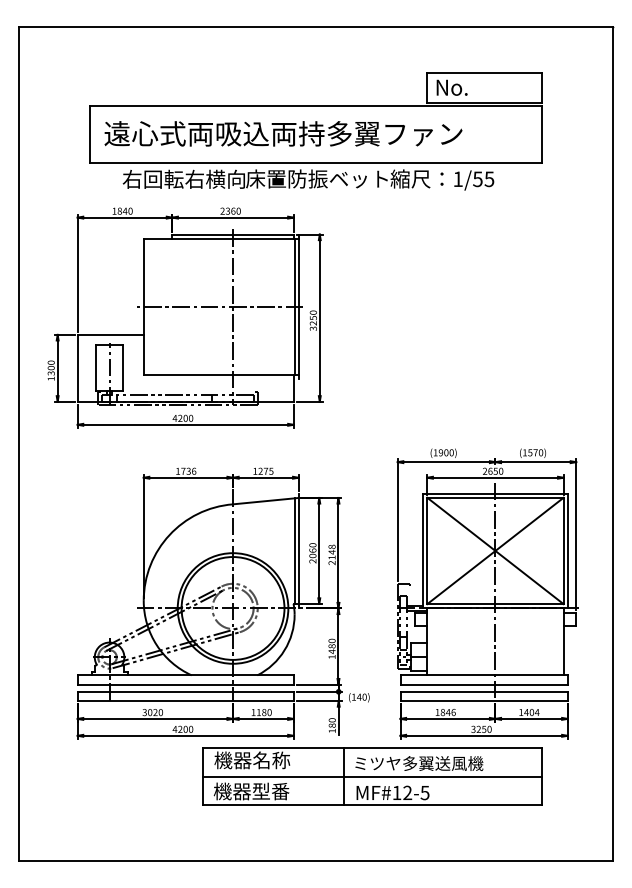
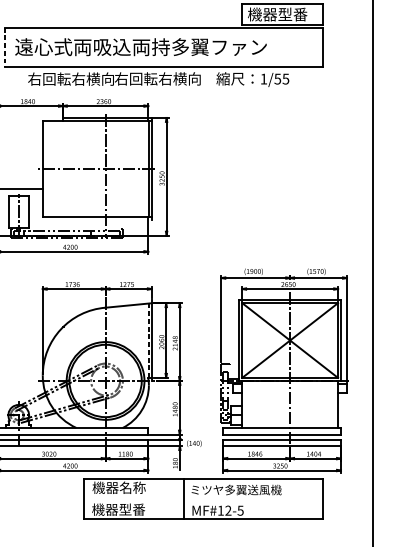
text: (477, 87) -> (277, 14), No. -> 機器型番
line: (89, 134) -> (4, 47), solid -> dashed
text: (316, 178) -> (164, 78), 床置防振ベット -> 右回転右横向
line: (294, 551) -> (148, 340), solid -> dashed
line: (372, 776) -> (203, 499), removed

